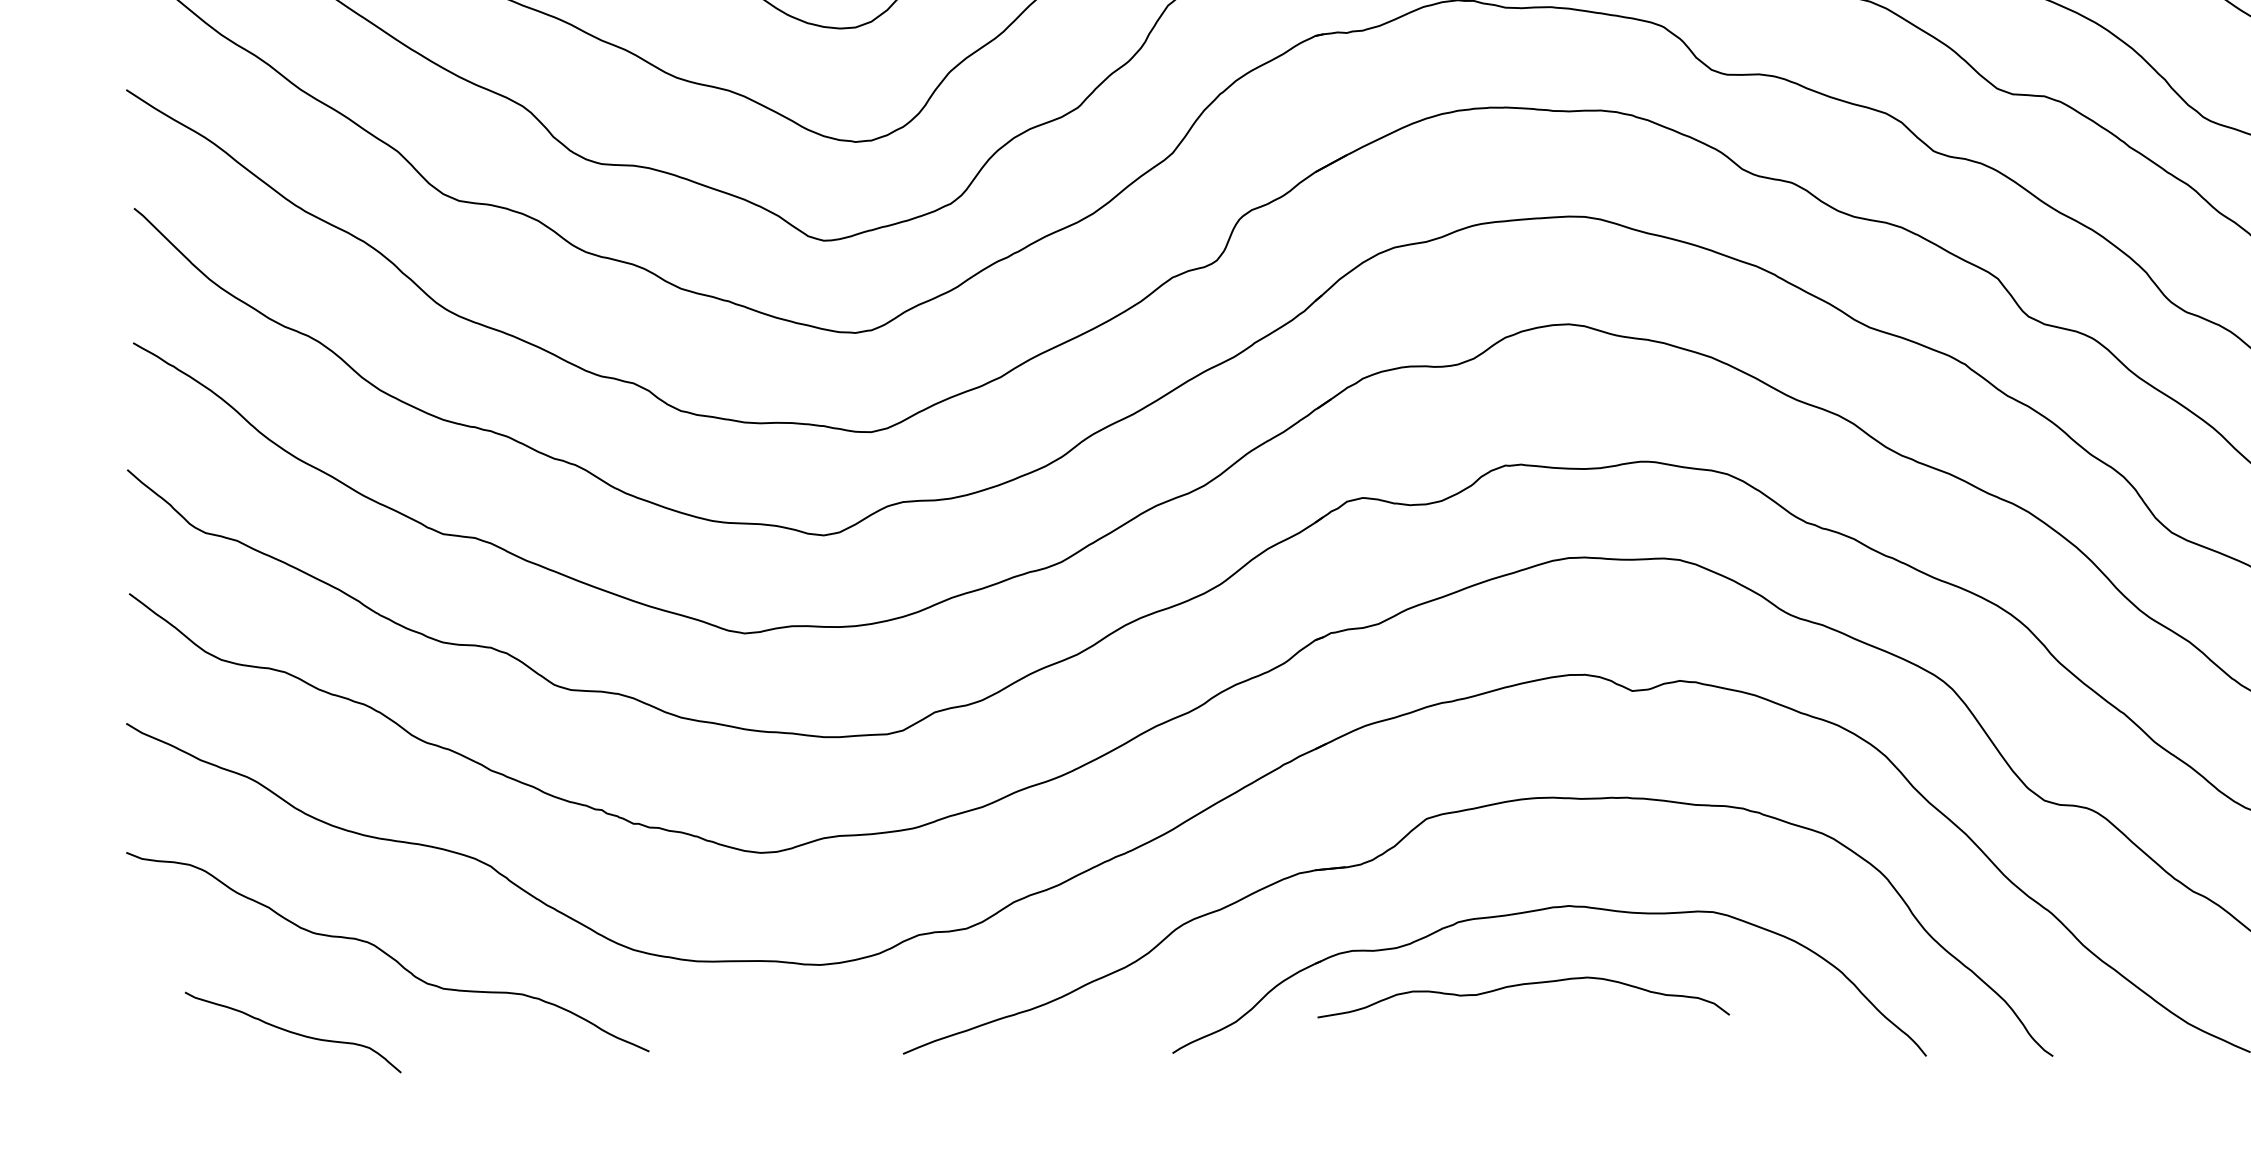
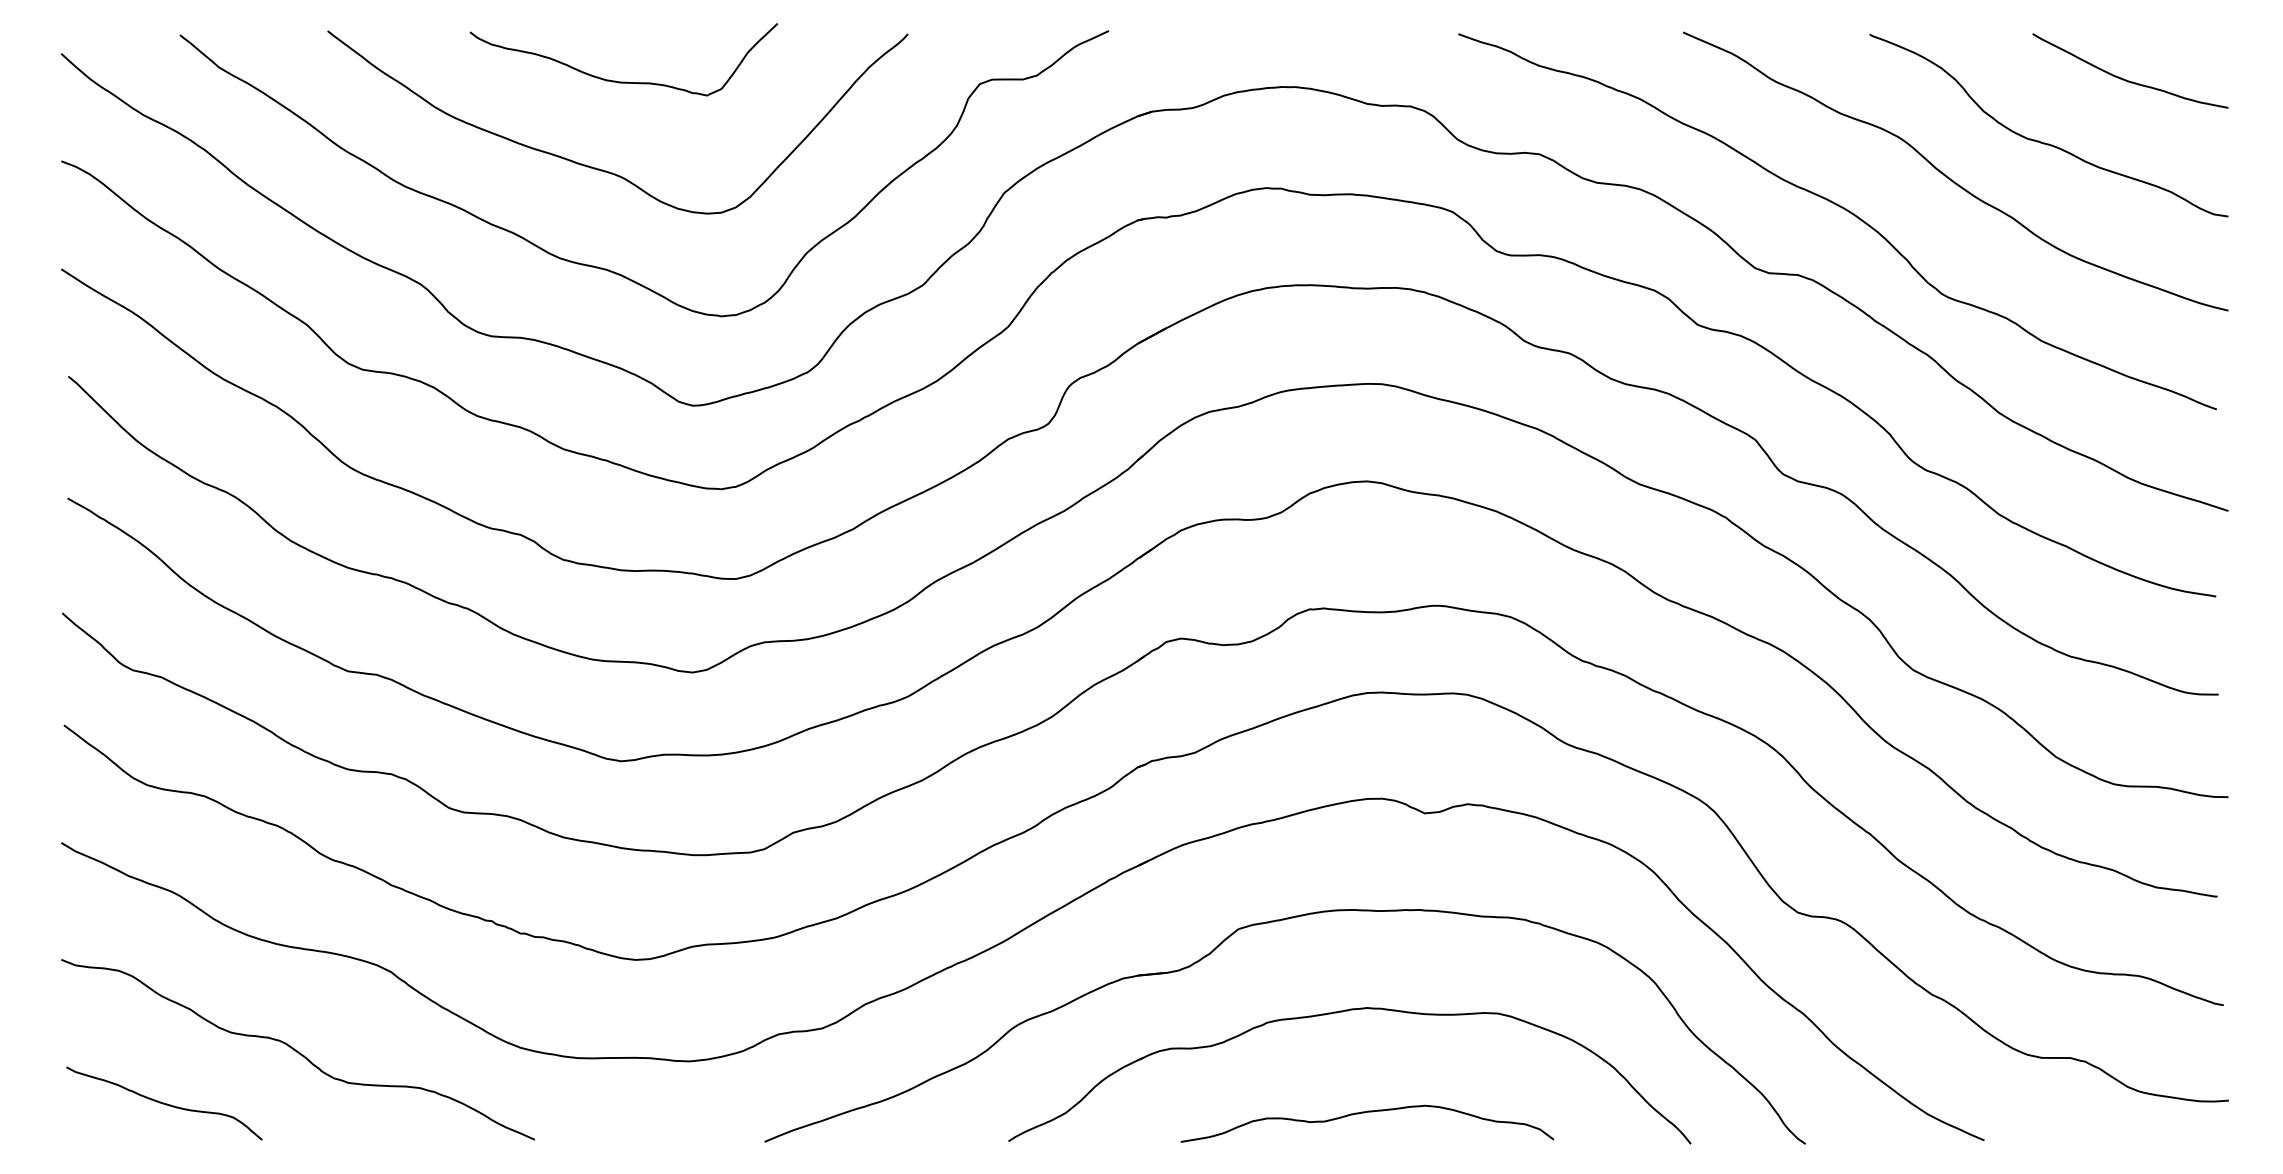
curve: (1520, 986) -> (1364, 1113), moved
curve: (293, 1032) -> (164, 1103), moved

